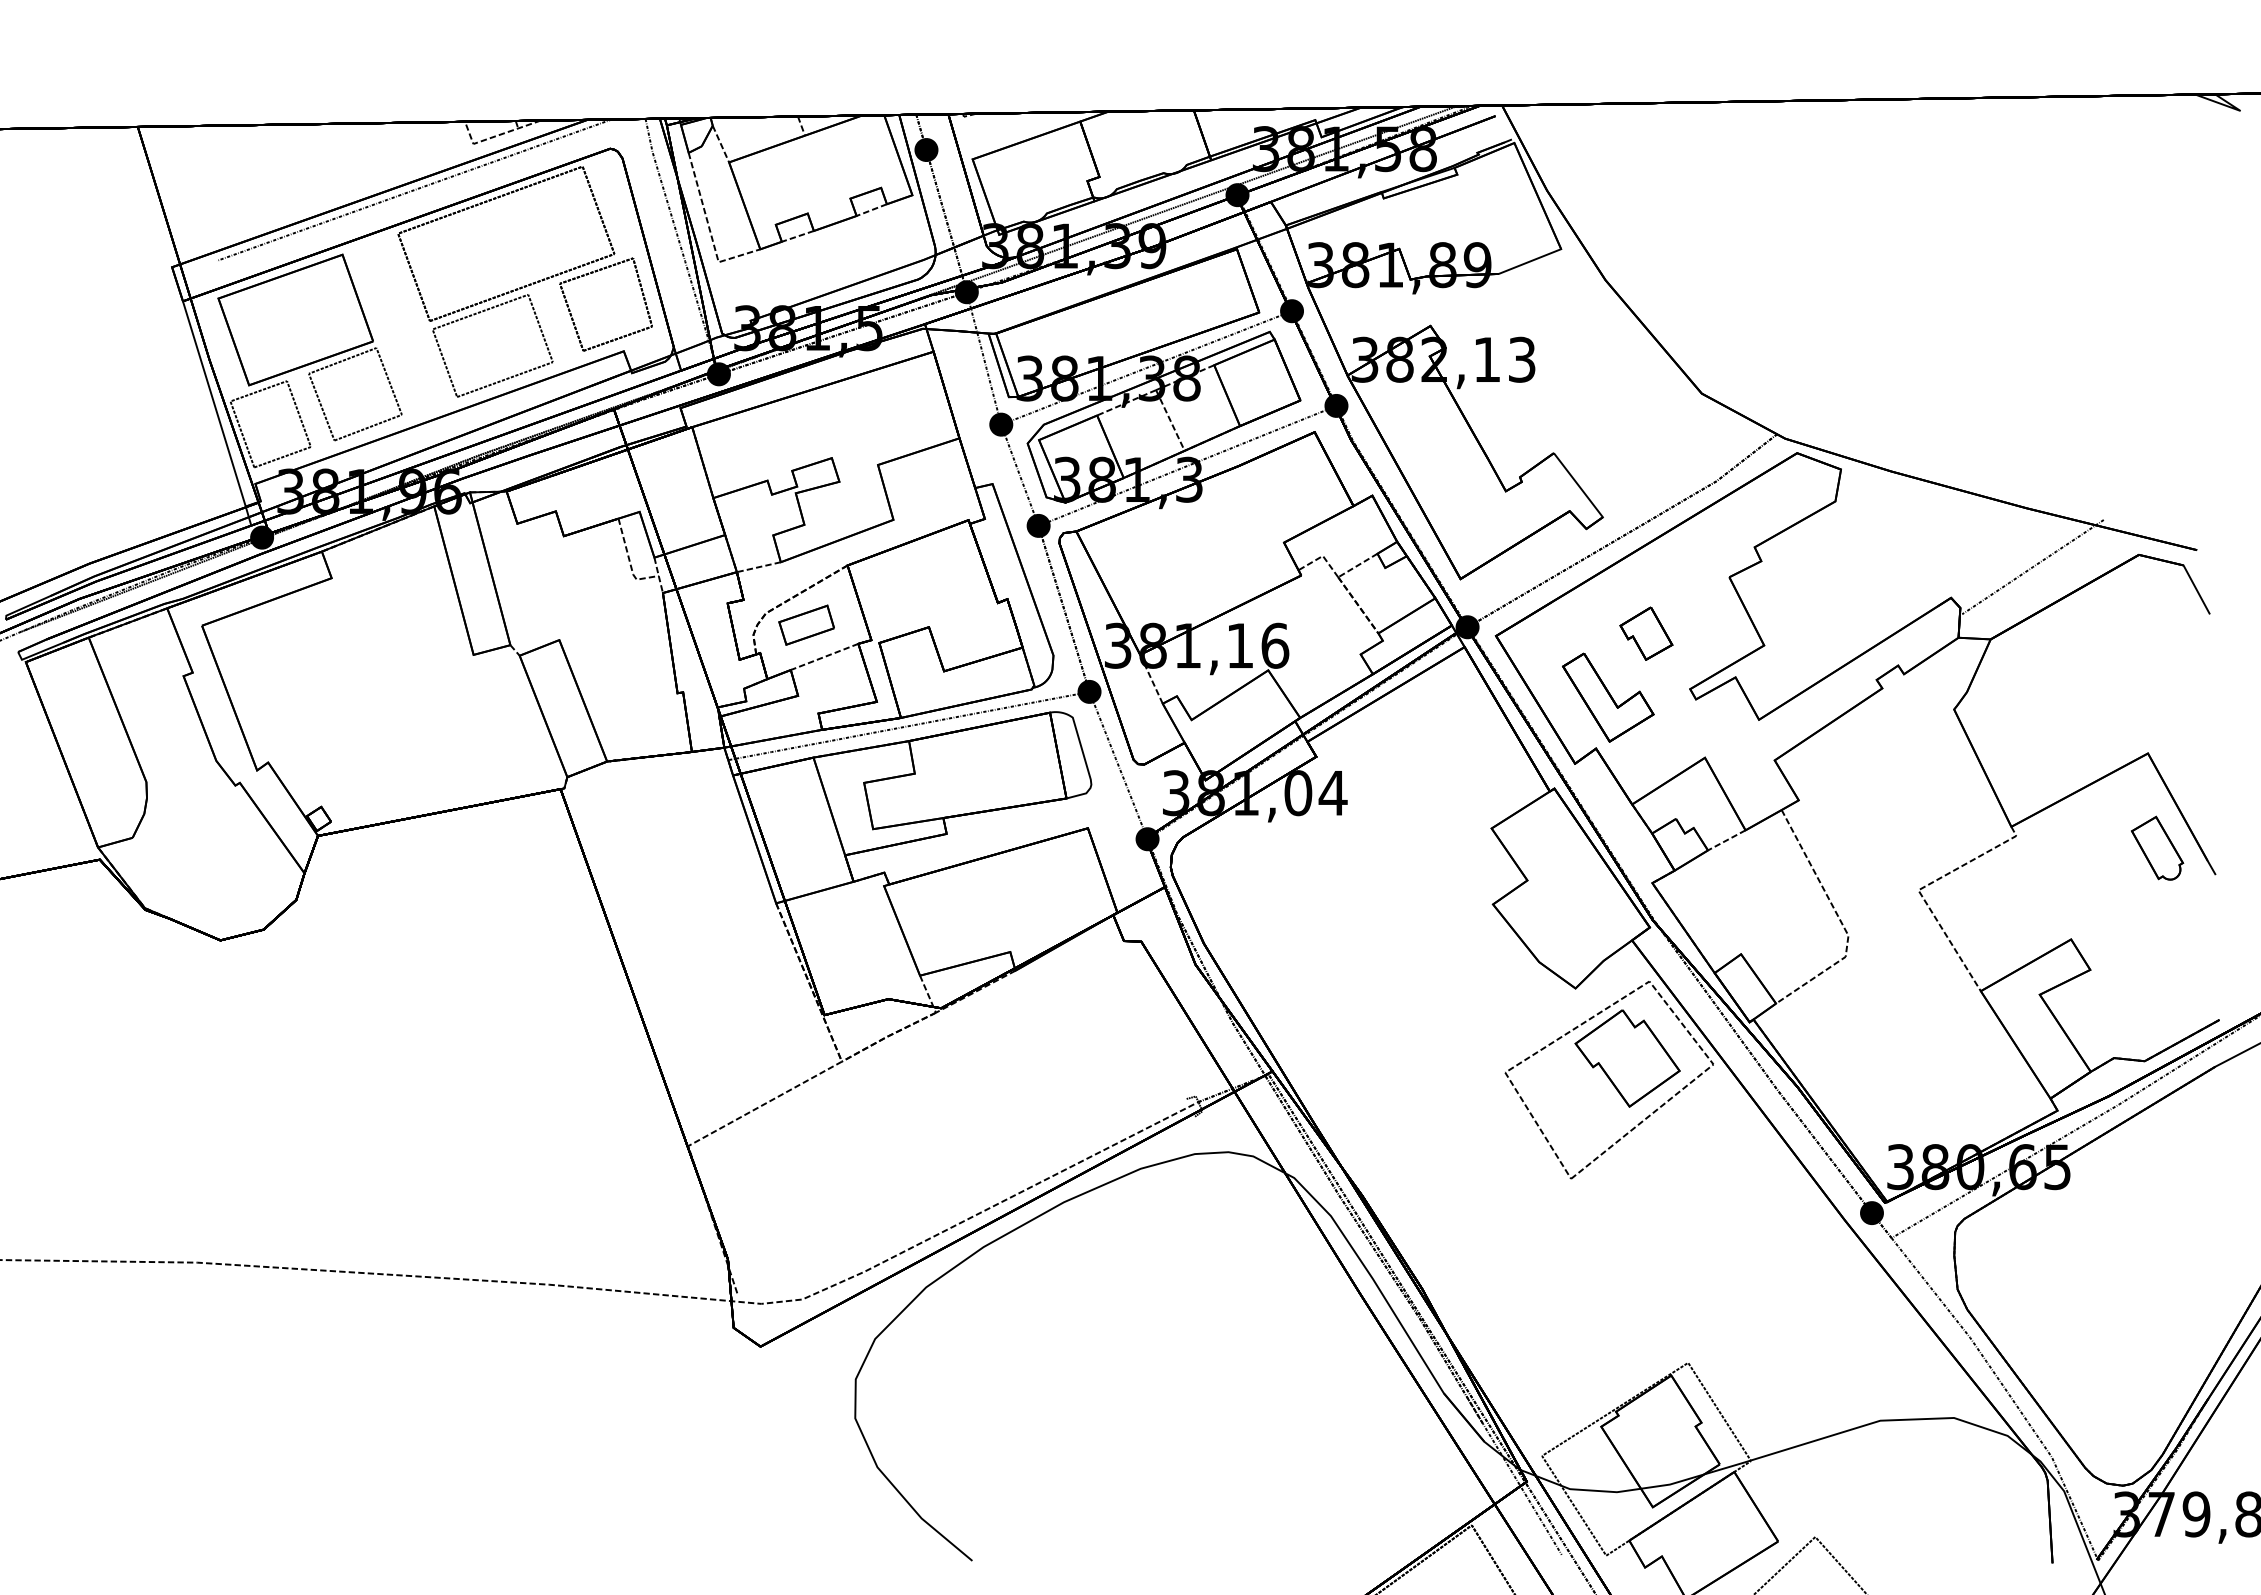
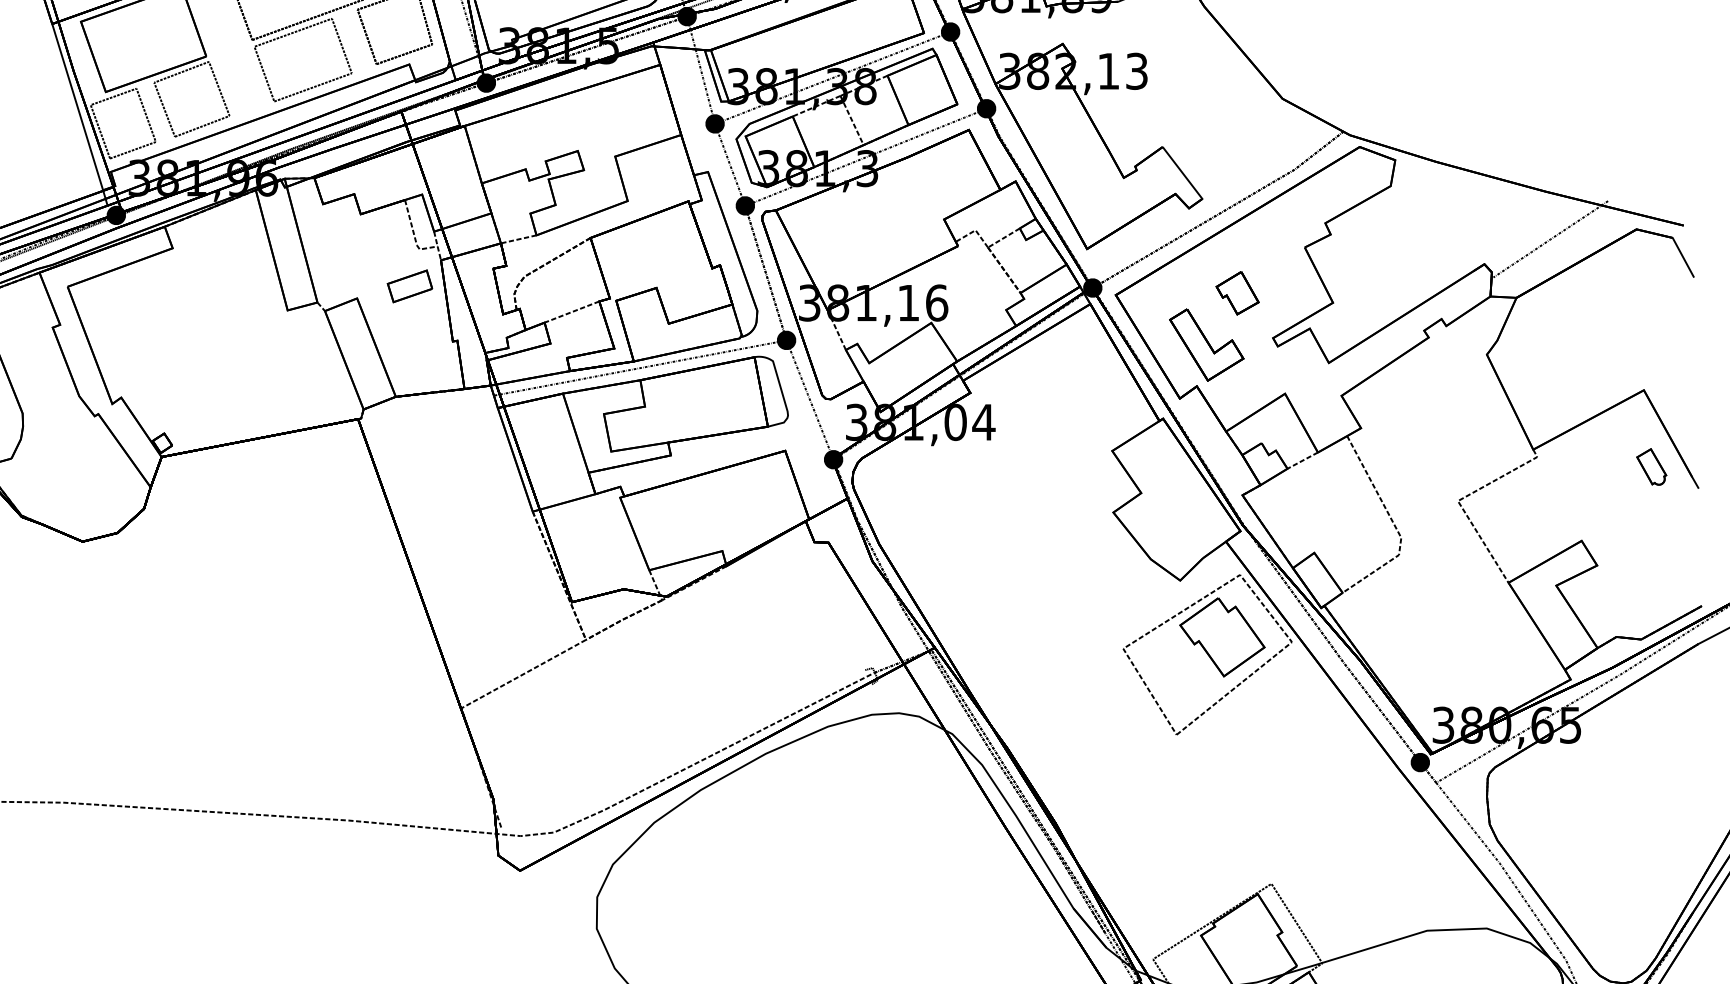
part: (806, 624) -> (409, 285), moved
part: (2157, 847) -> (1651, 466), size x0.7

